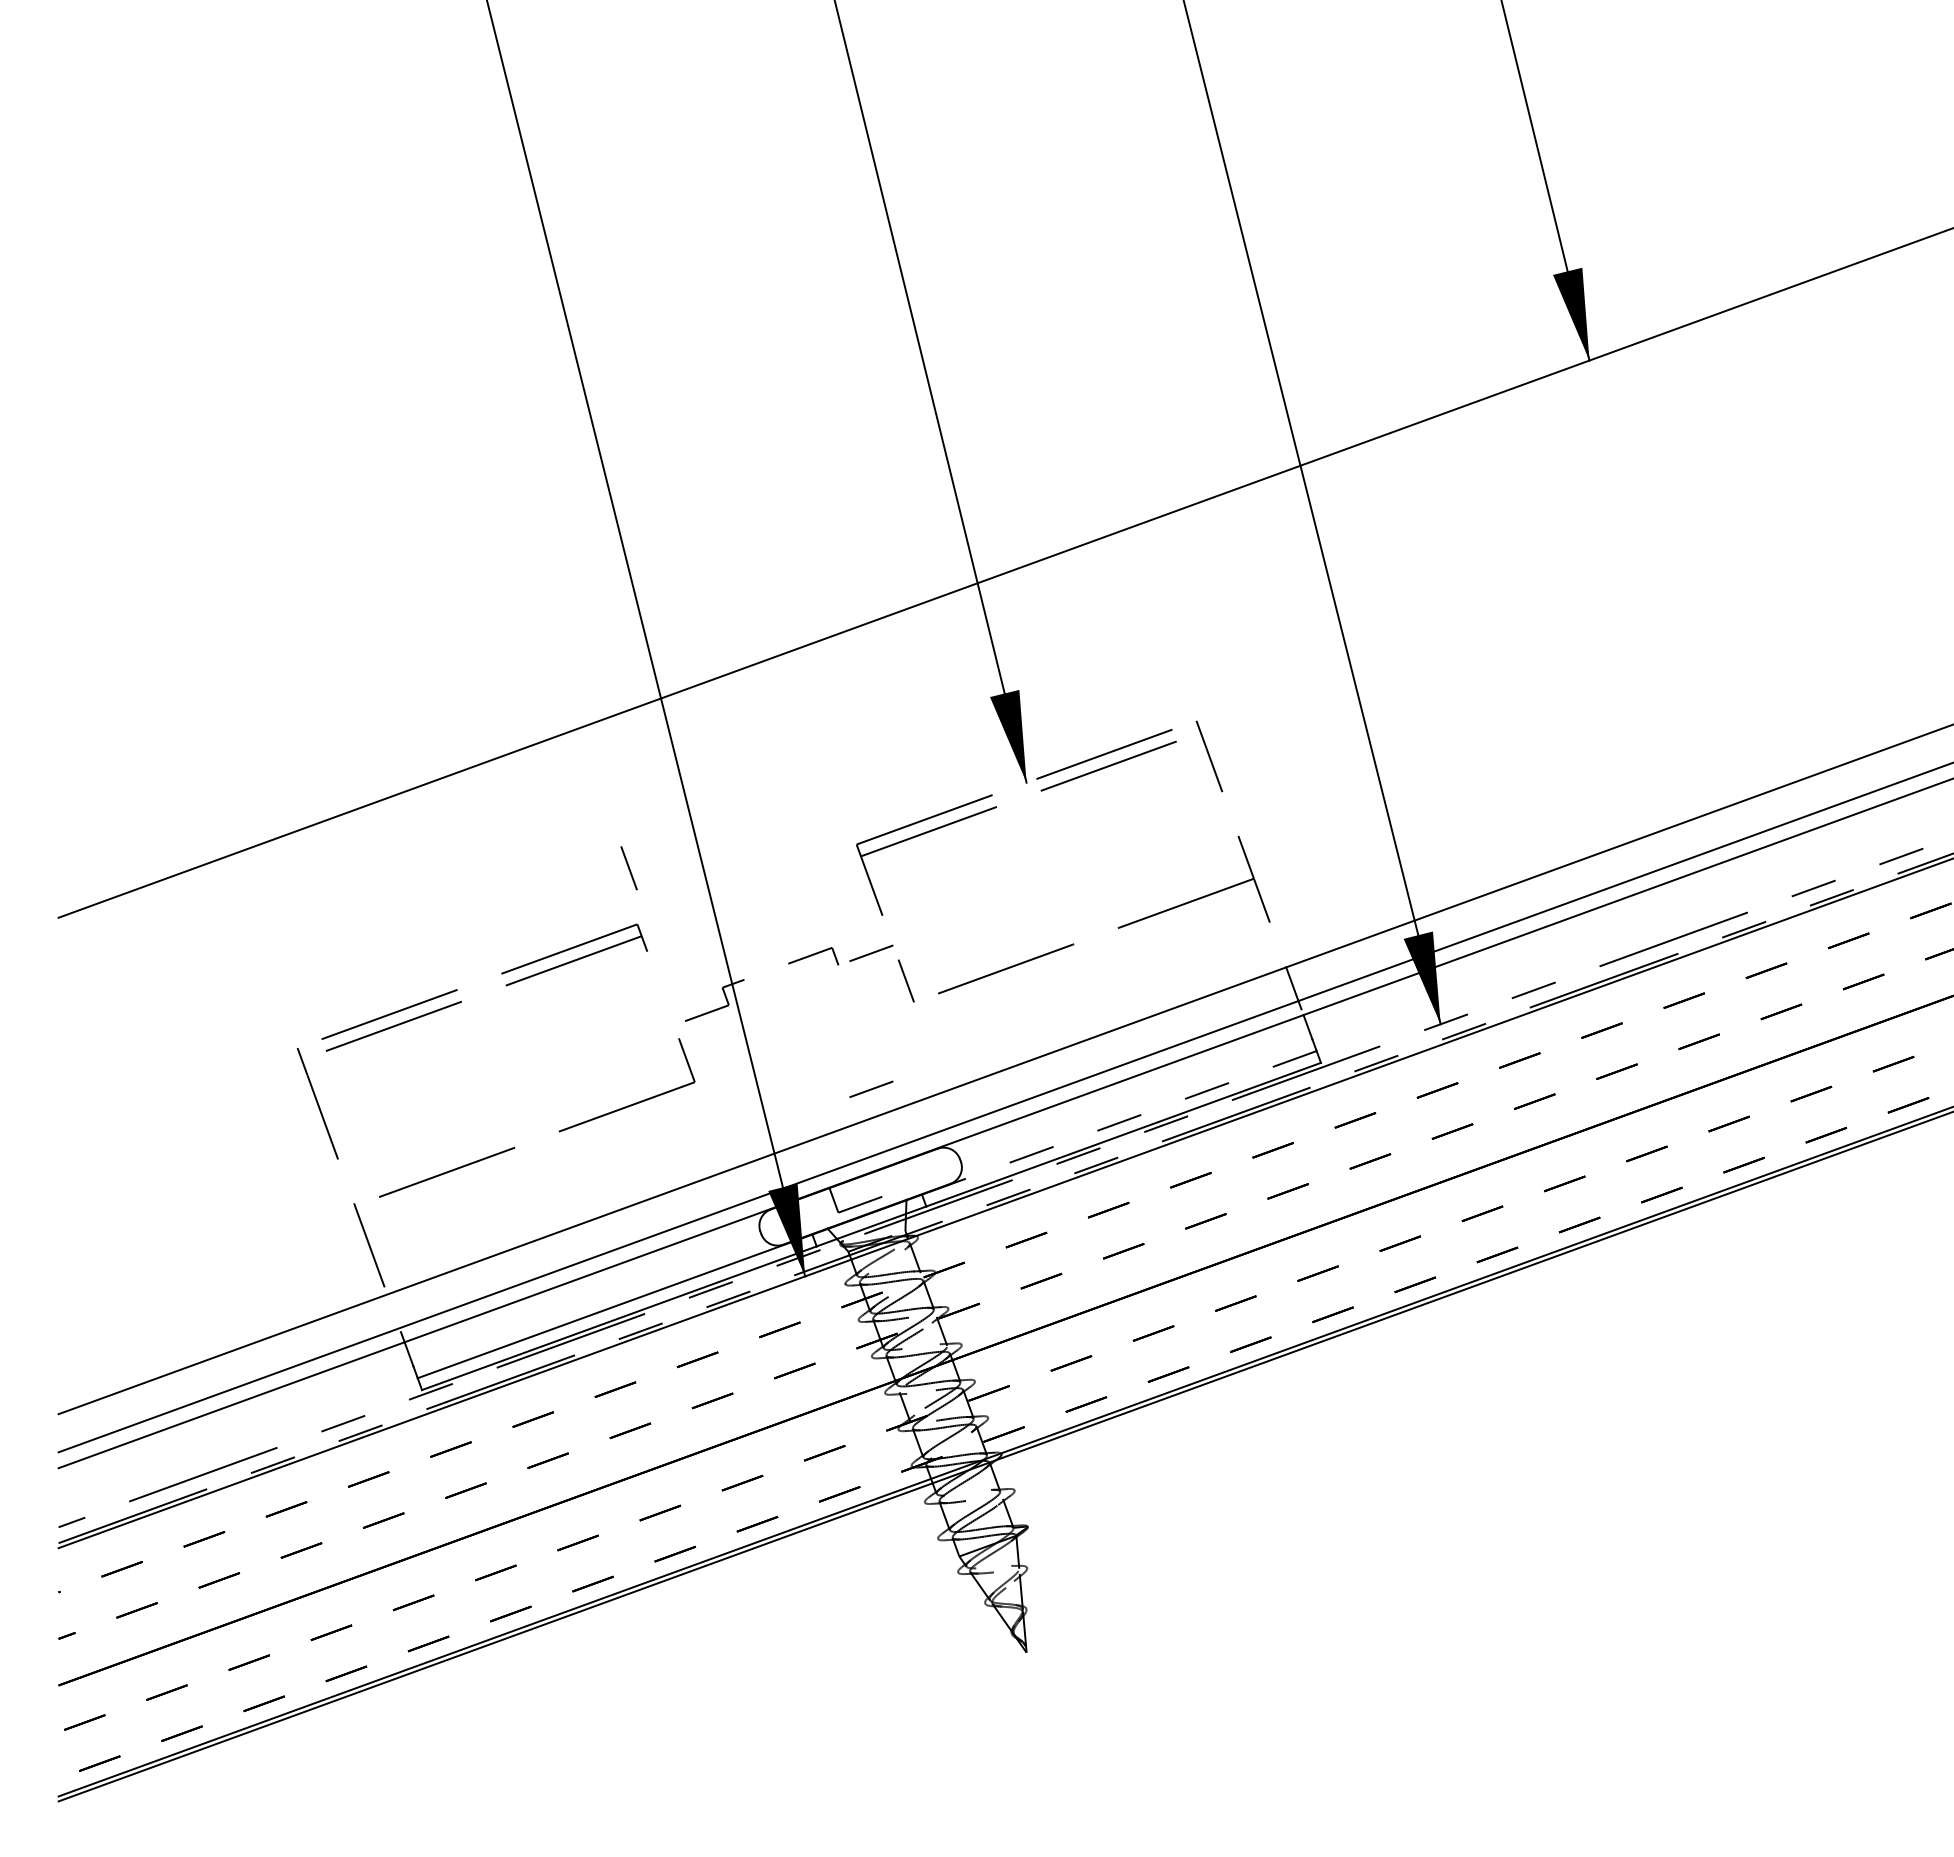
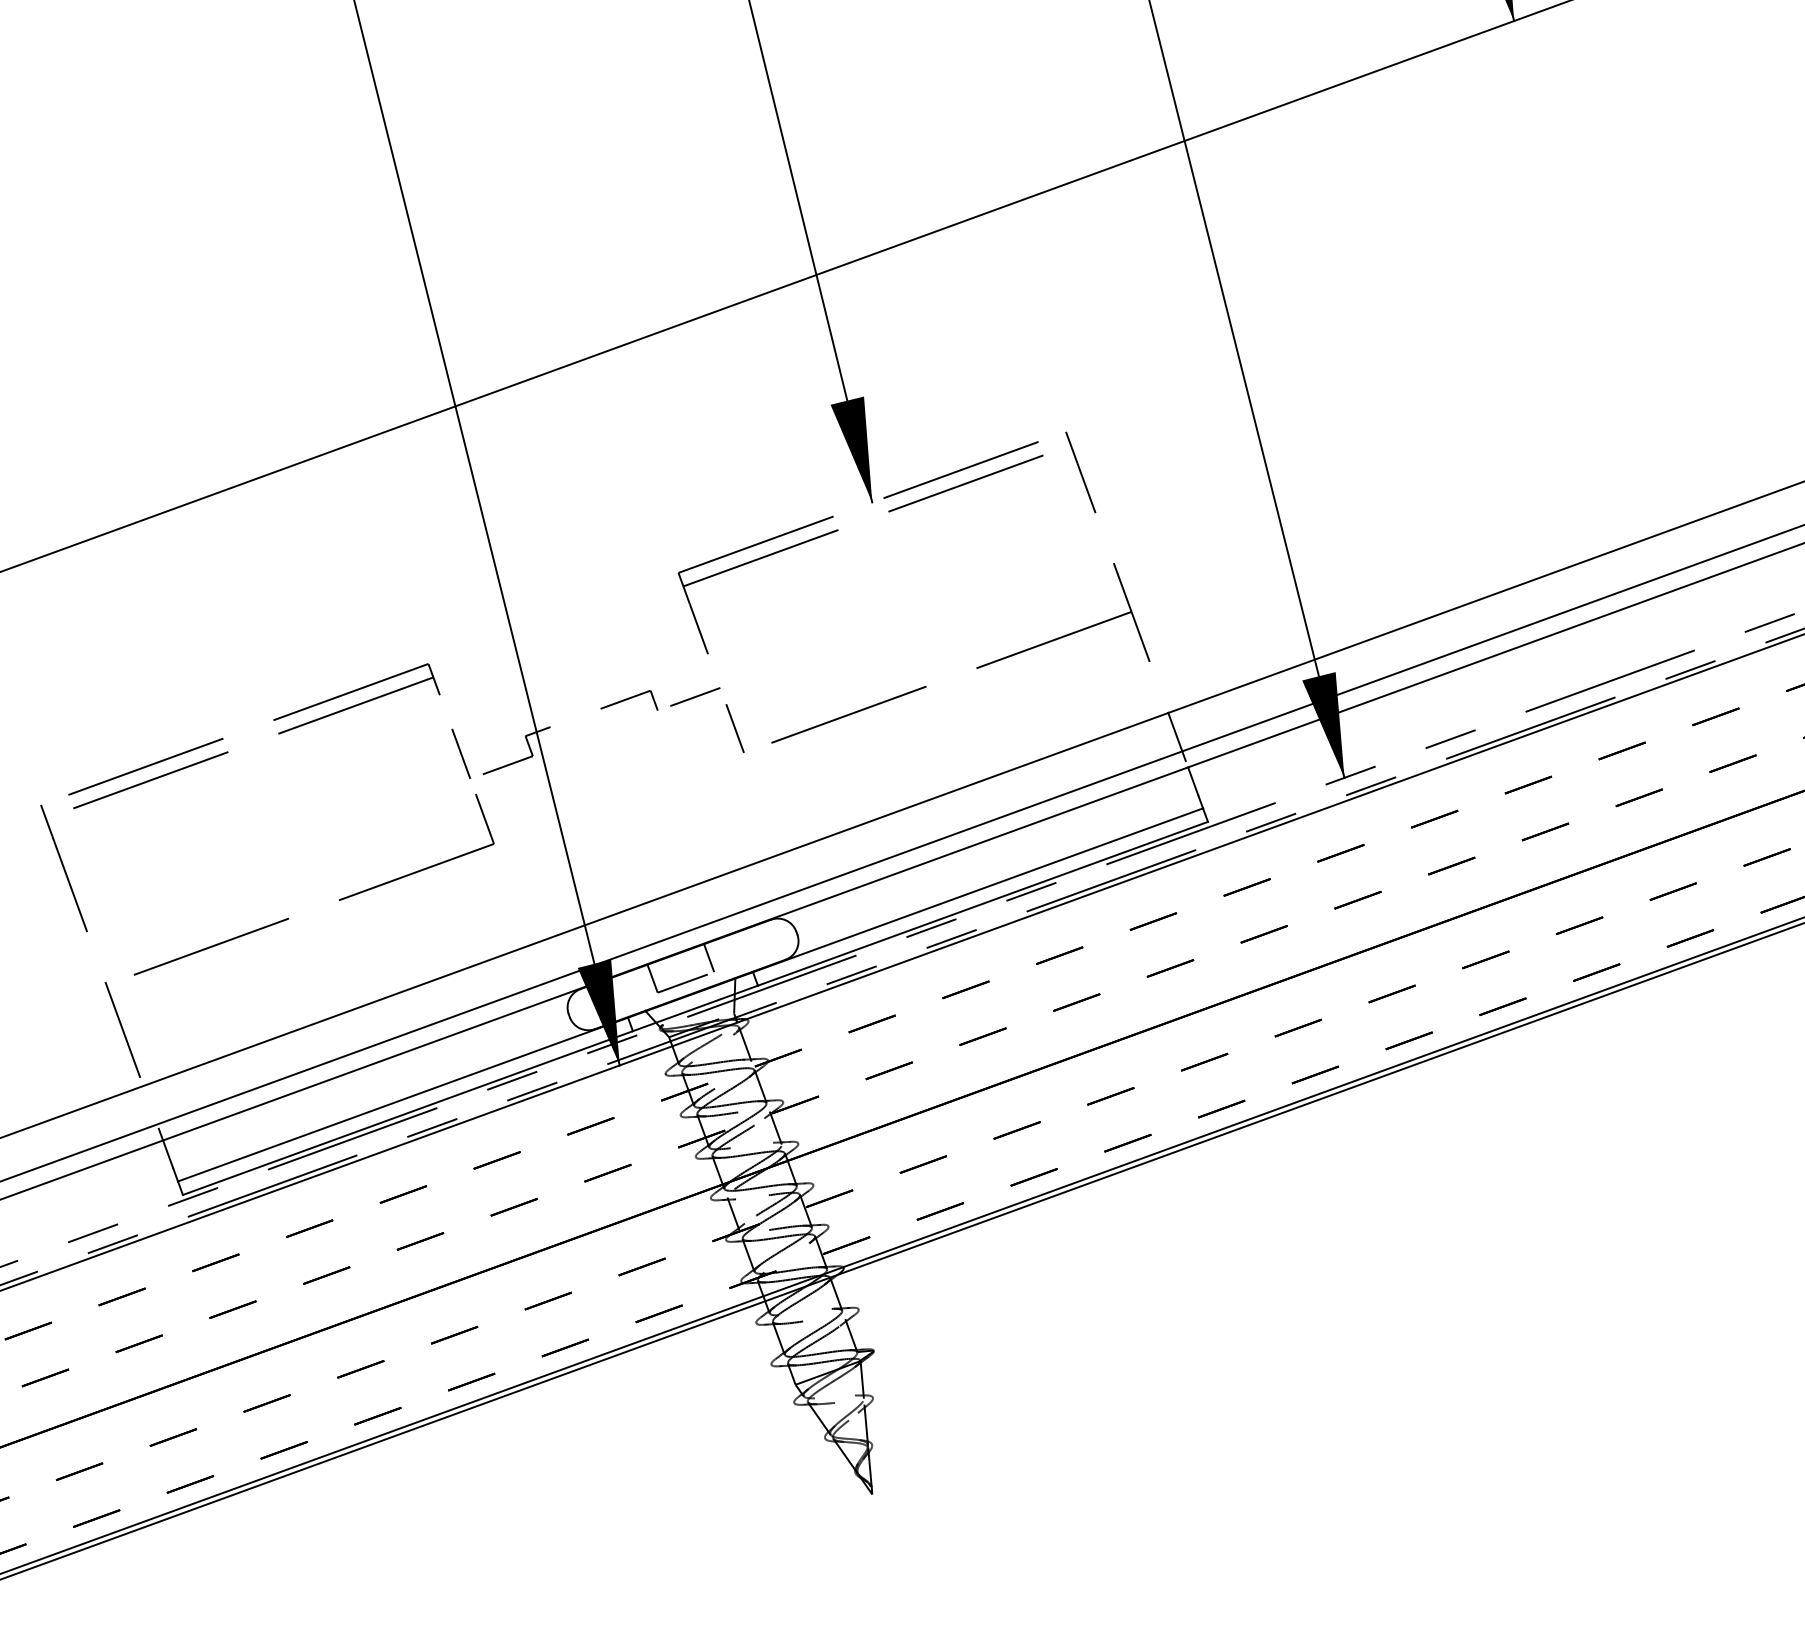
line: (628, 868) -> (460, 754), moved
line: (871, 1088) -> (695, 851), removed
line: (1119, 1122) -> (978, 889), dashed -> solid
line: (883, 1182) -> (709, 958), added

